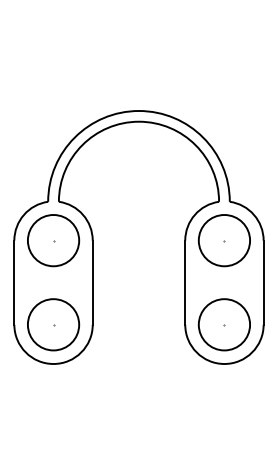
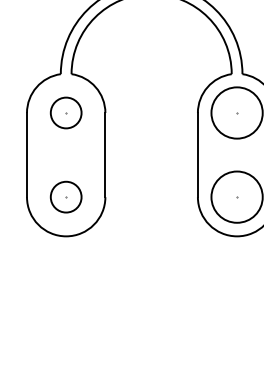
circle: (53, 240) -> (66, 112), size x0.6
circle: (53, 324) -> (66, 196), size x0.6

